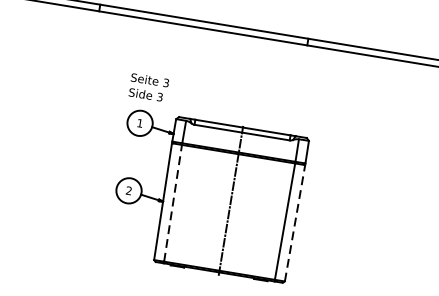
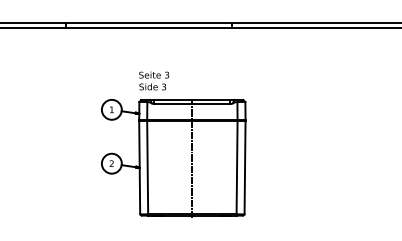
text: (149, 87) -> (154, 80), moved
line: (172, 202) -> (147, 167), dashed -> solid
line: (295, 222) -> (245, 167), dashed -> solid

